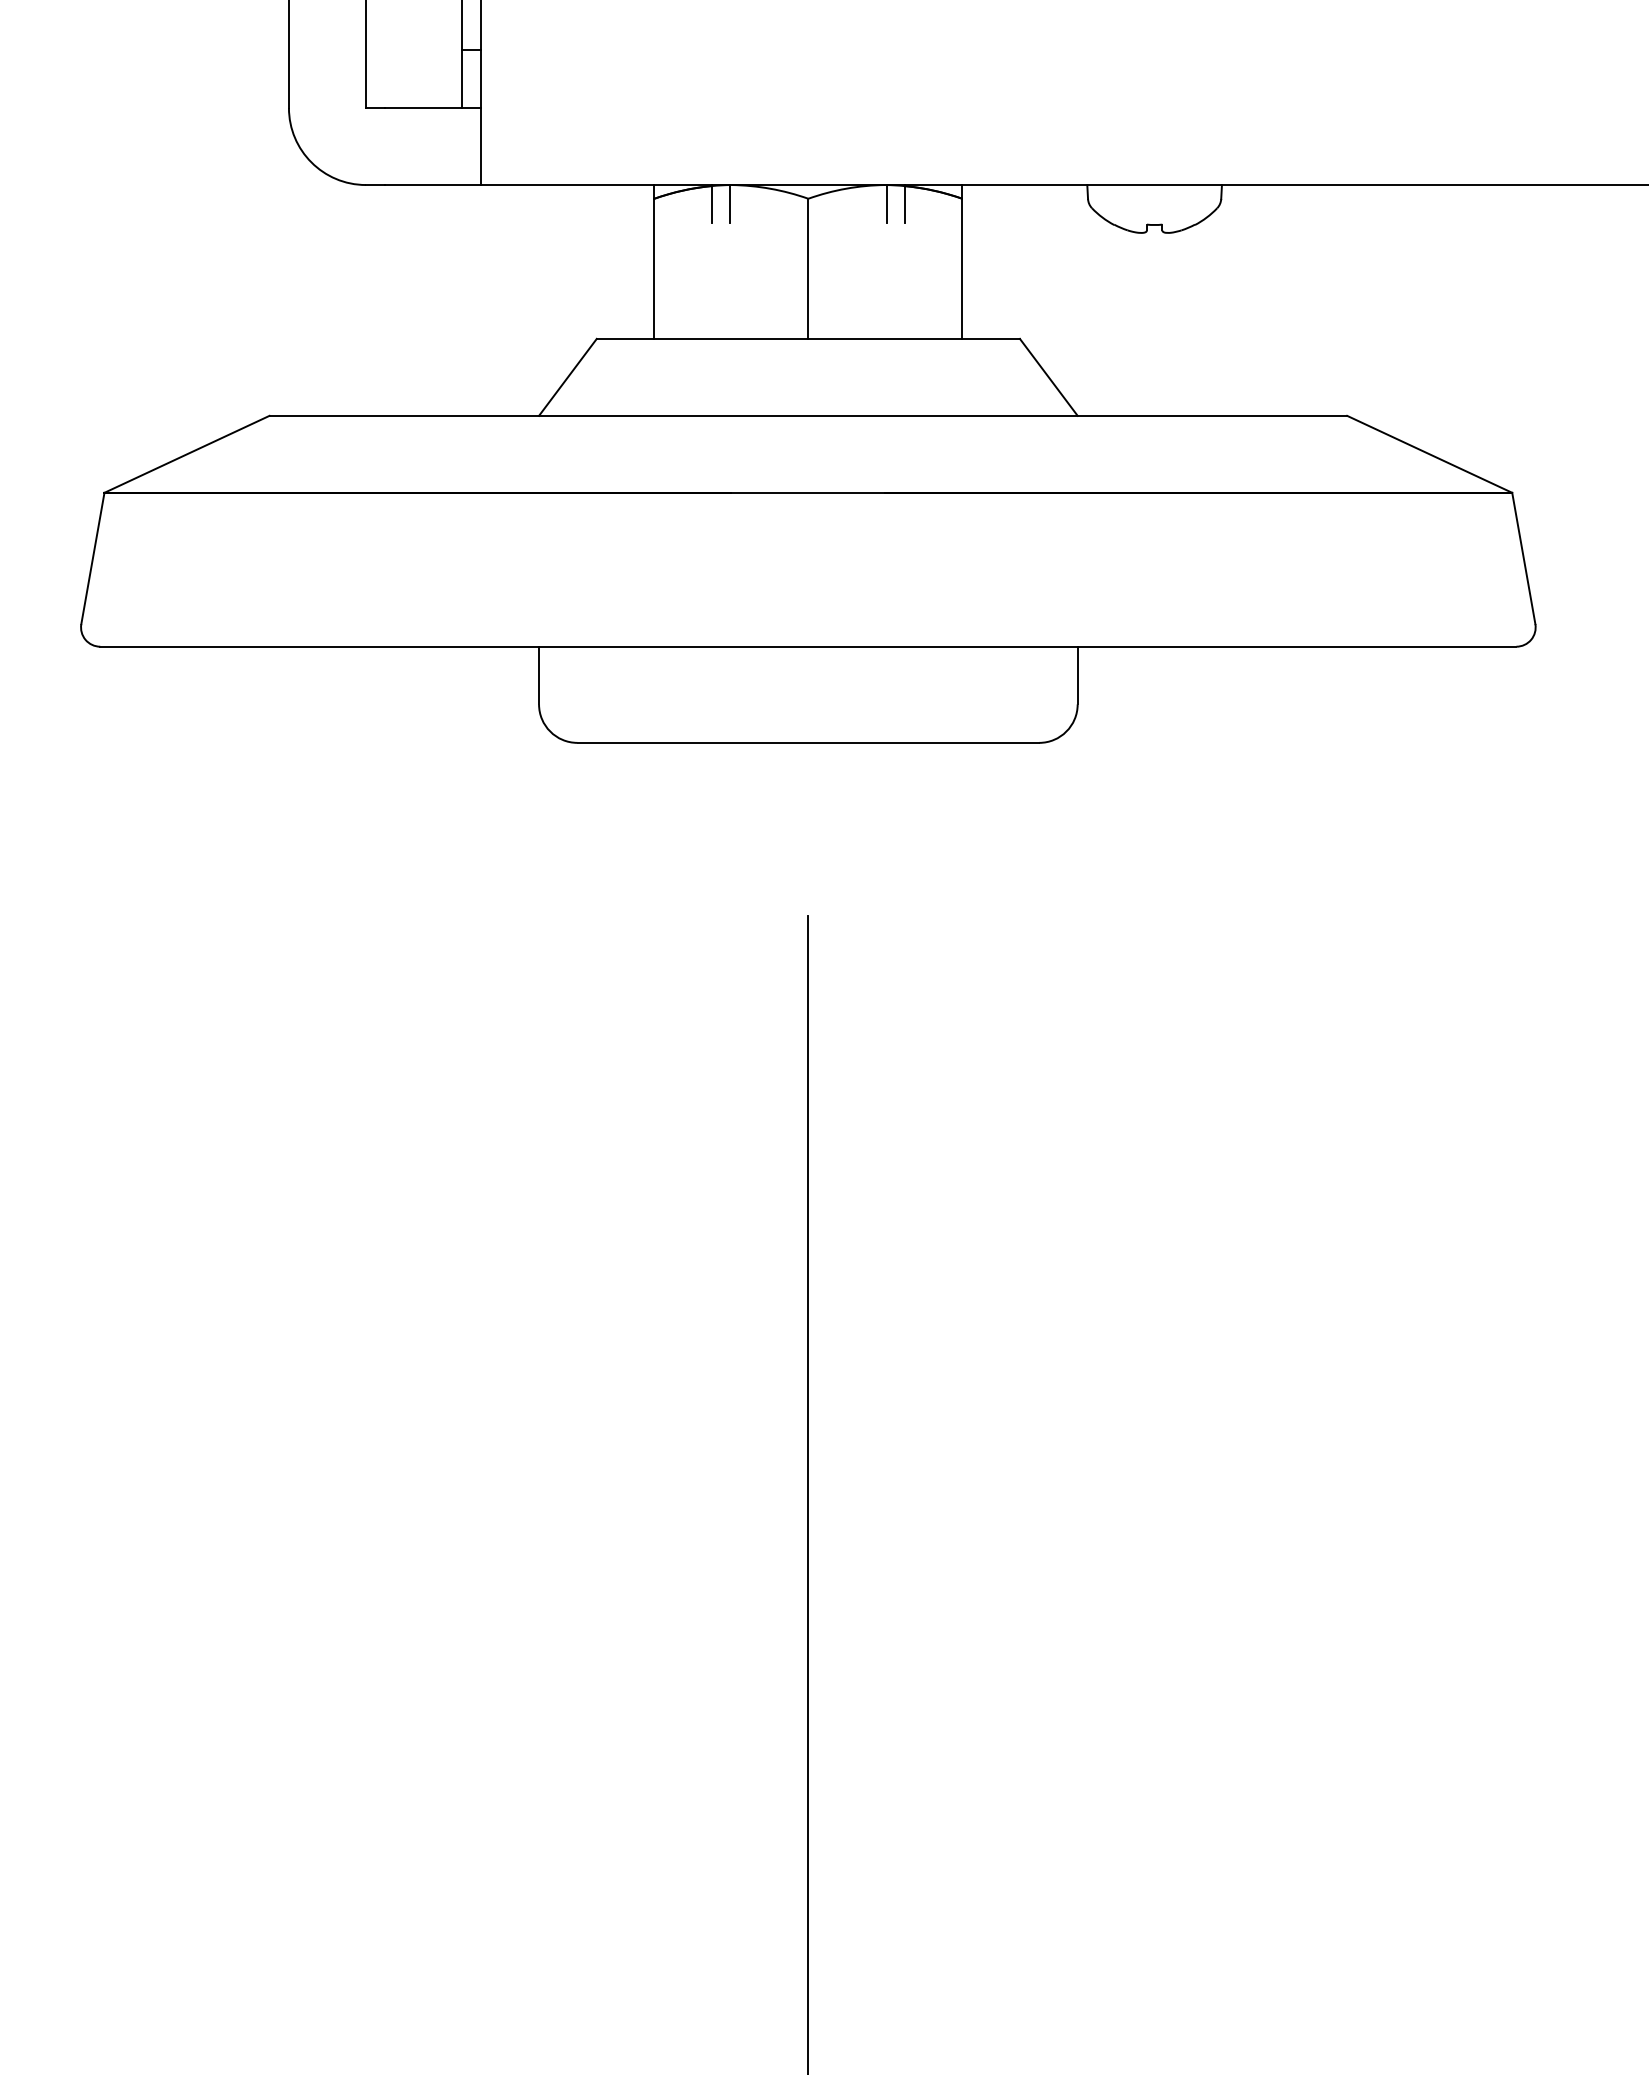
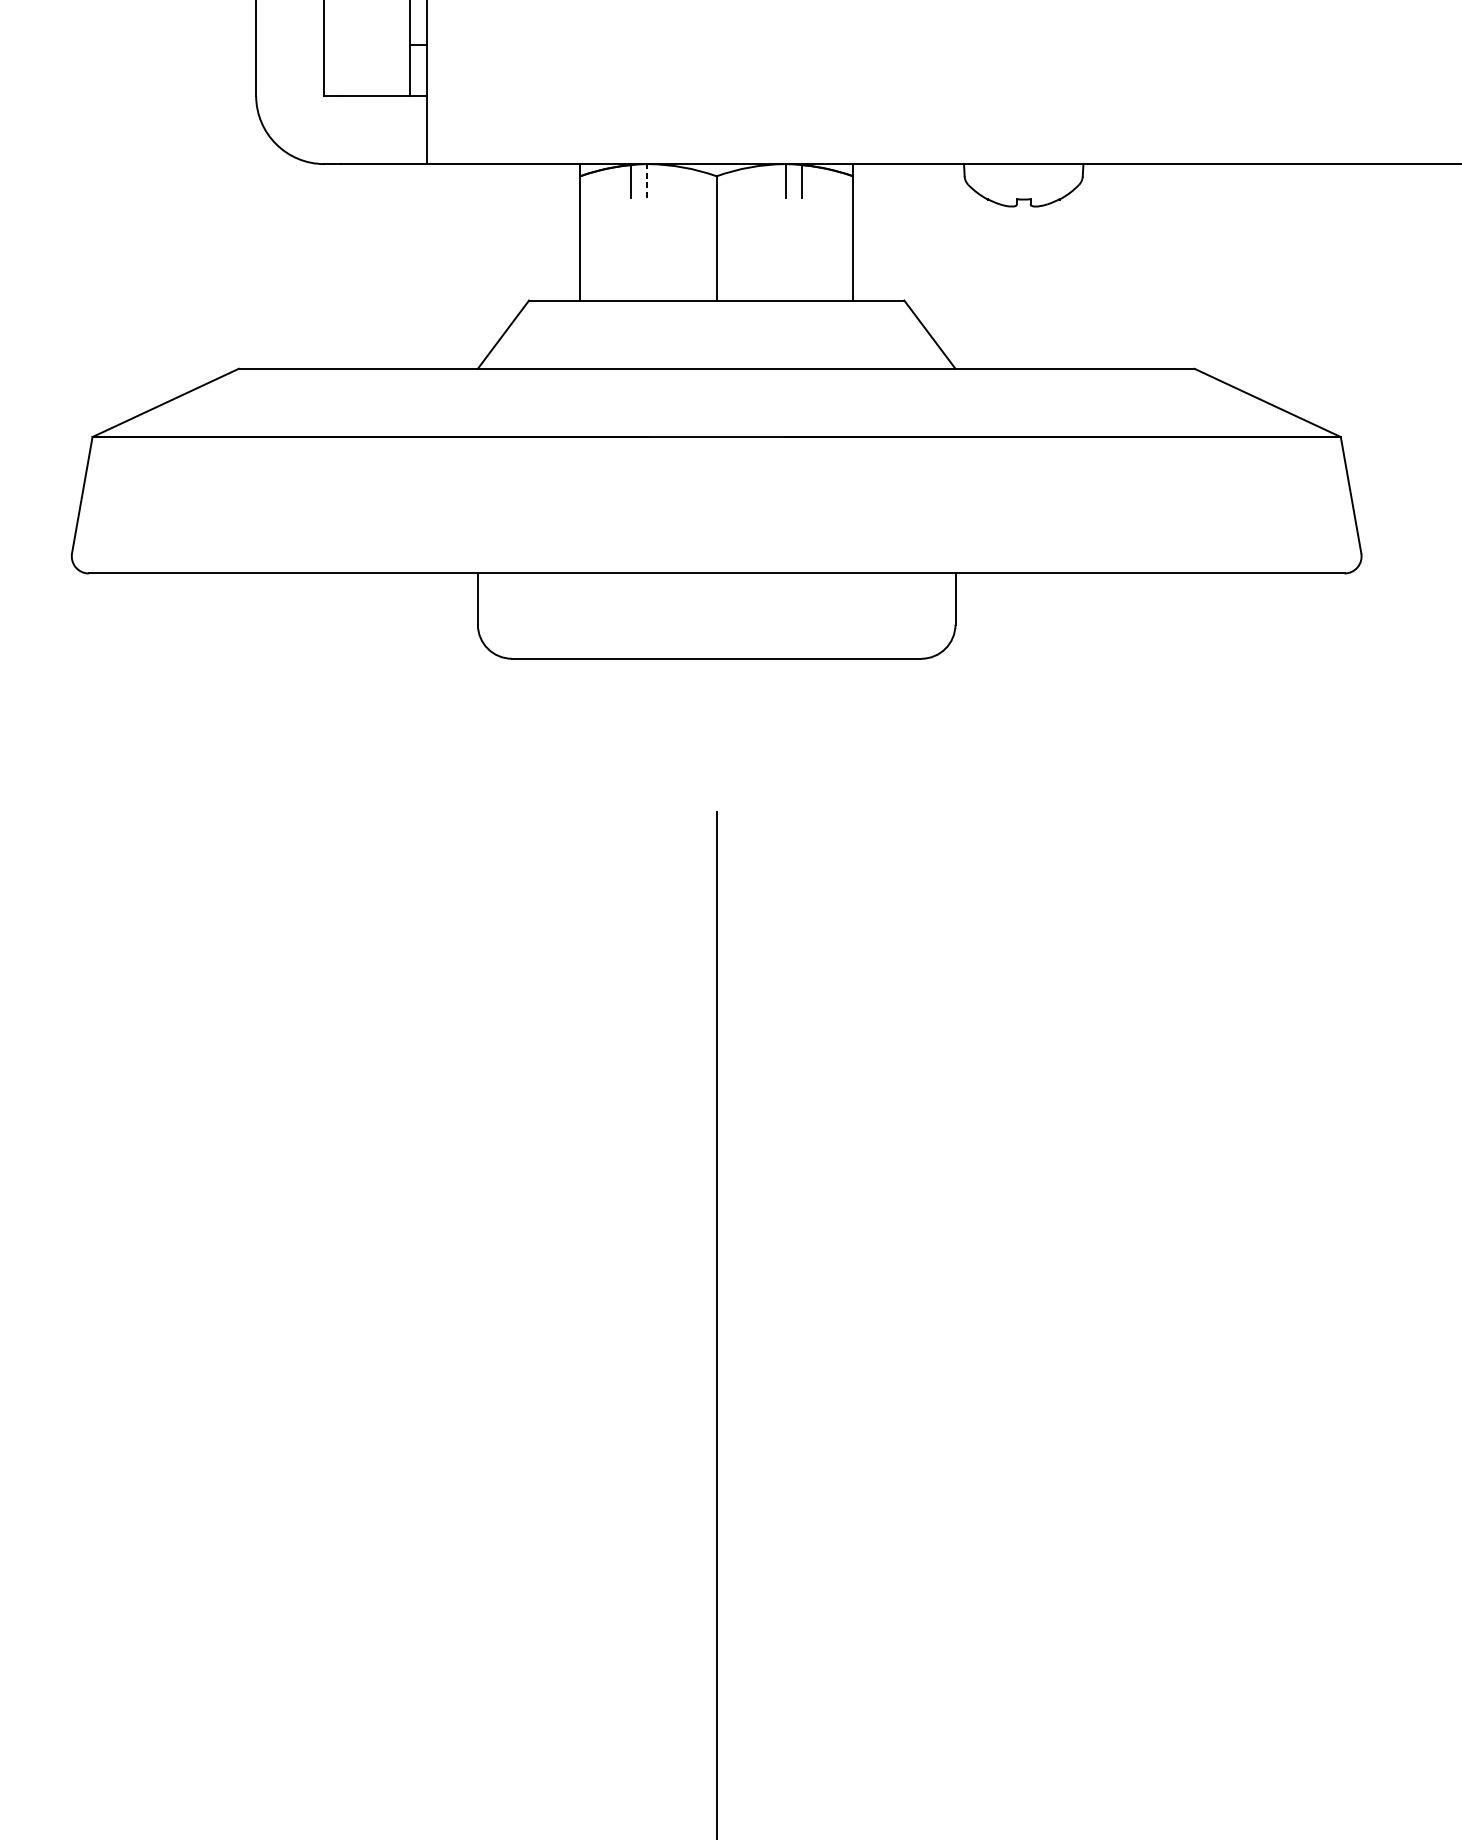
line: (729, 203) -> (646, 180), solid -> dashed

